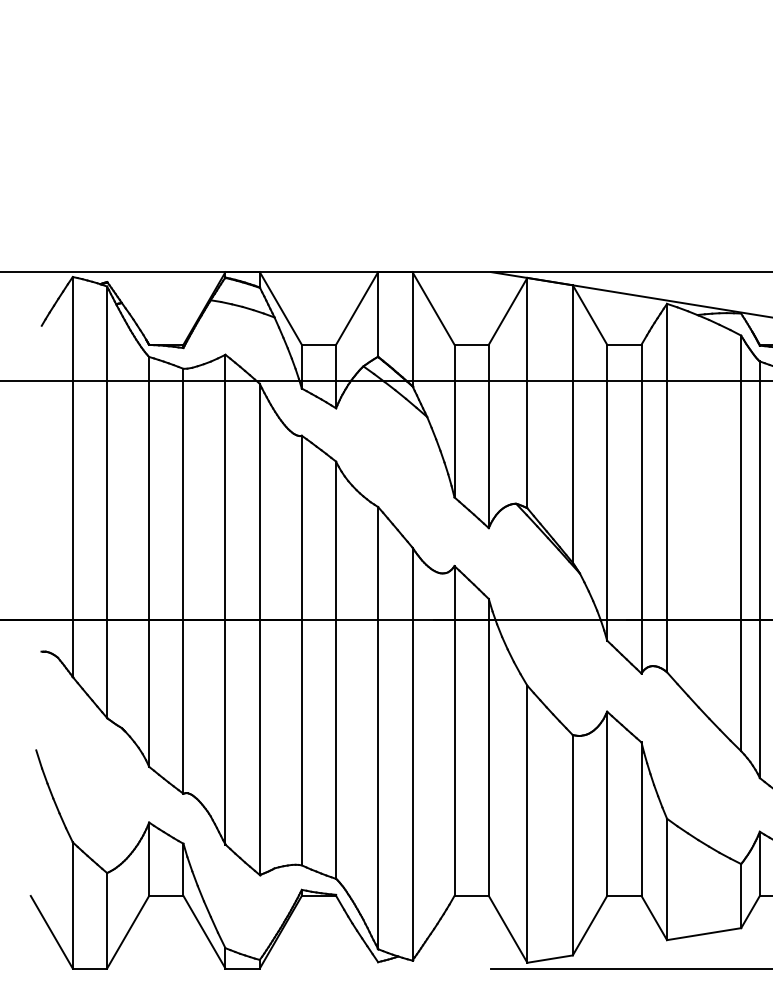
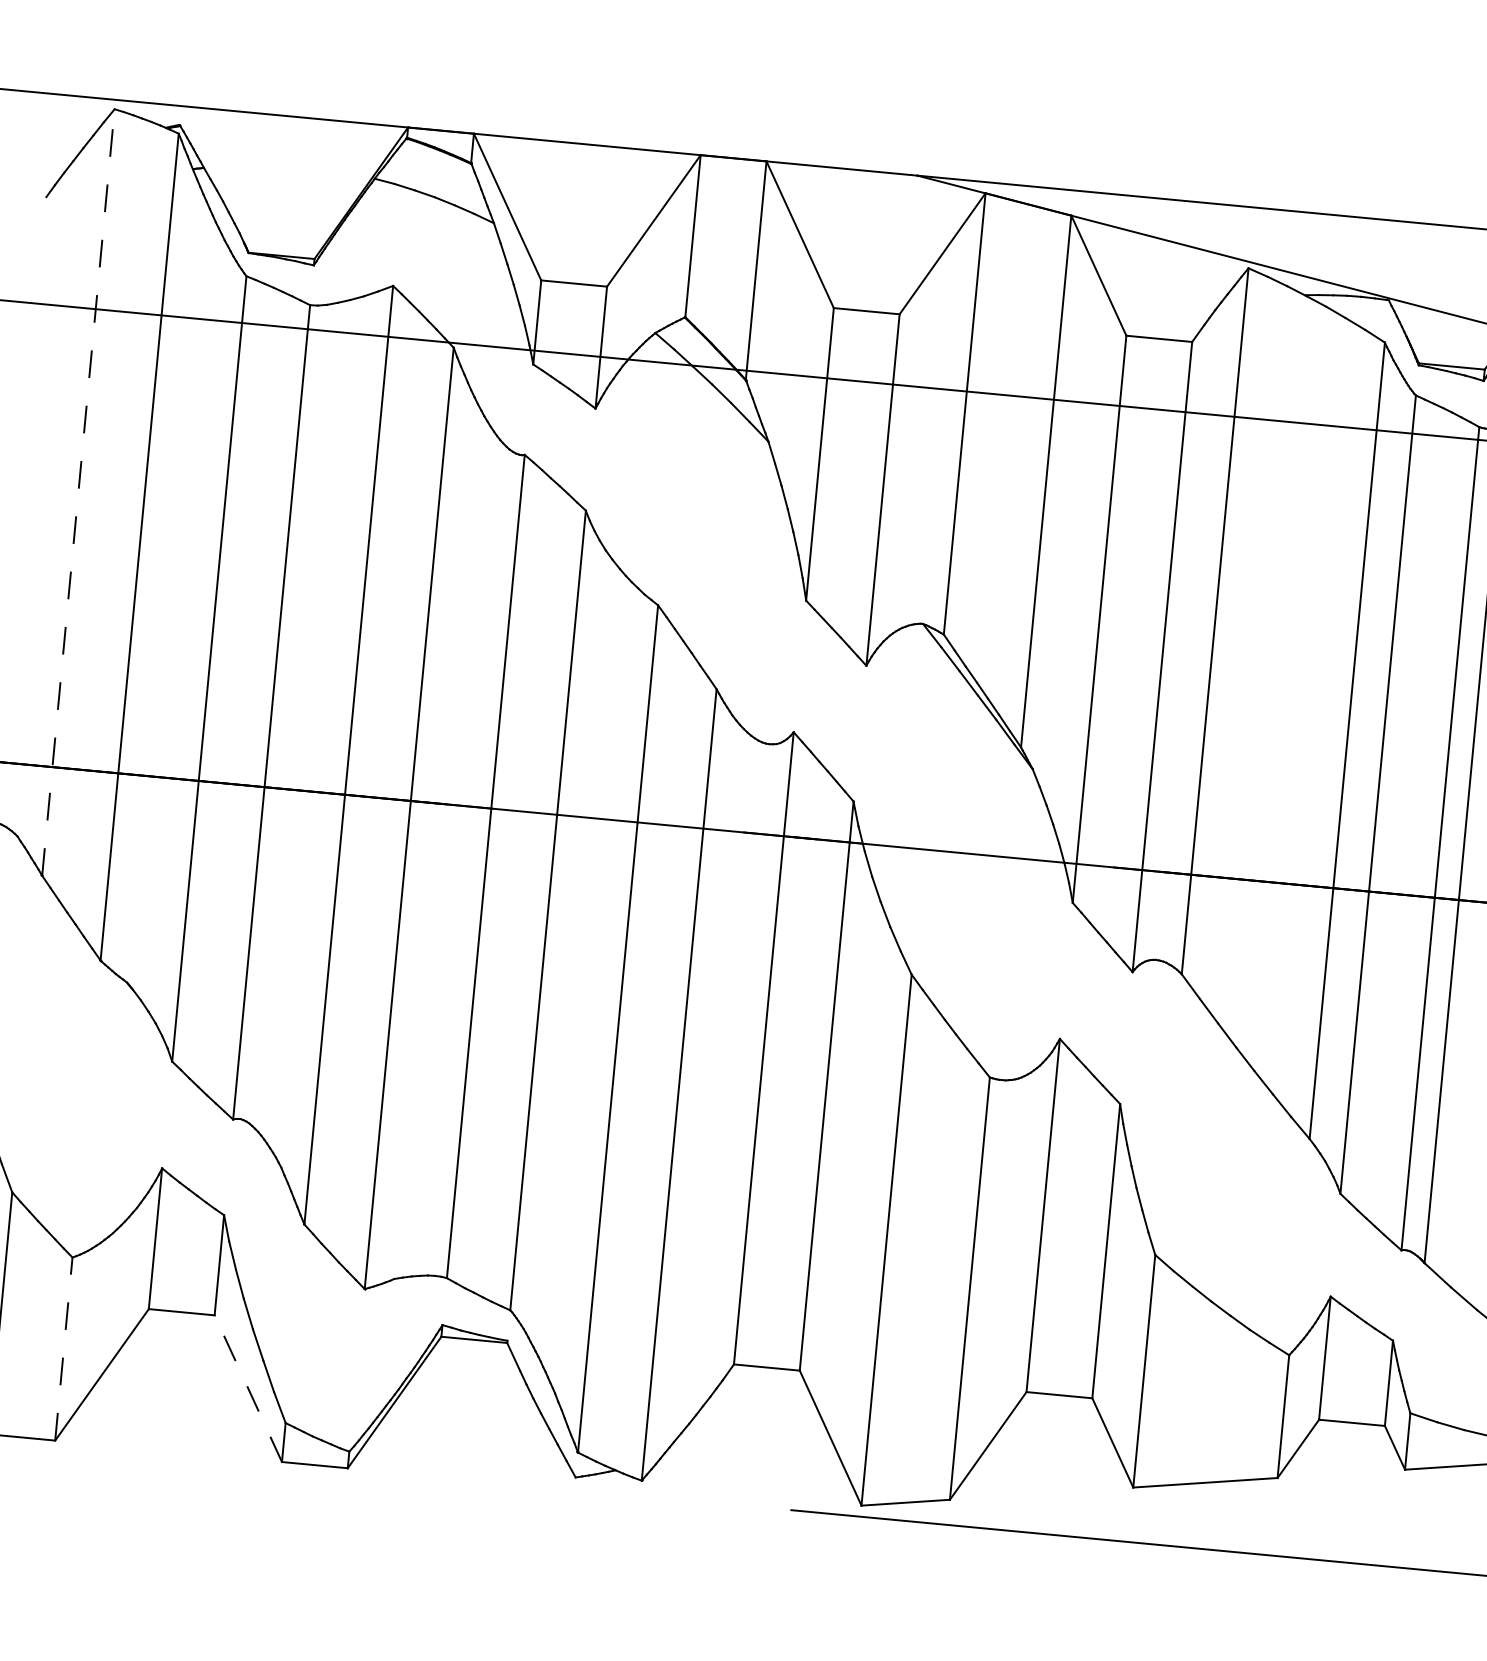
line: (72, 476) -> (77, 491), solid -> dashed
line: (107, 920) -> (64, 1348), solid -> dashed
line: (204, 932) -> (248, 1389), solid -> dashed

